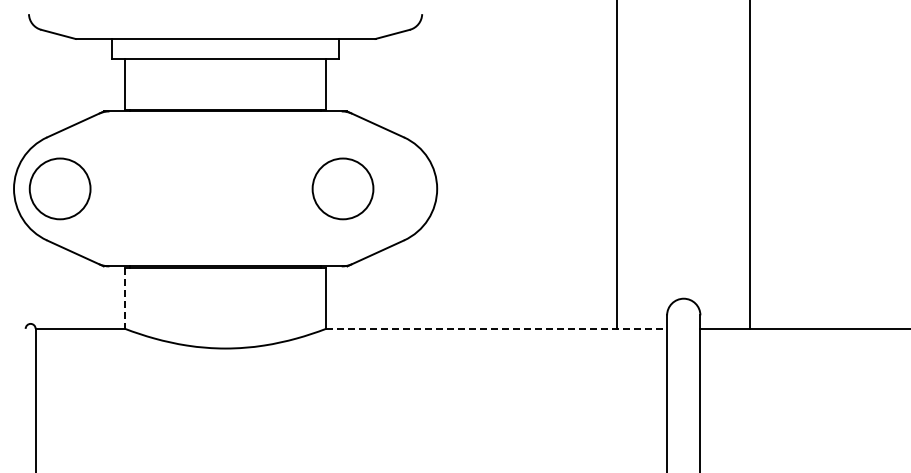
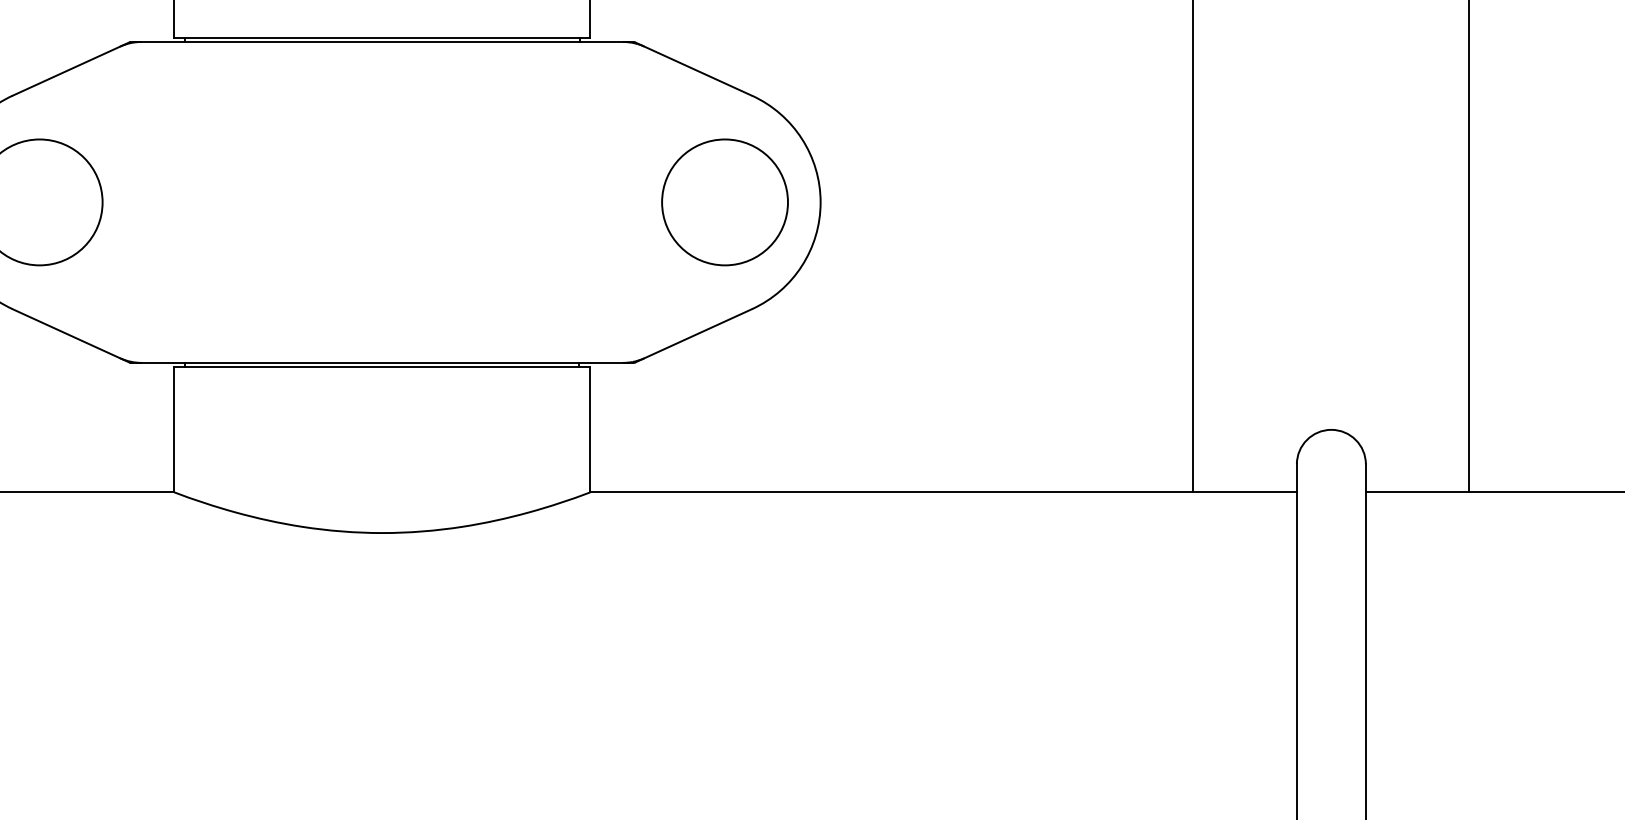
circle: (342, 188) -> (723, 201), moved
line: (125, 299) -> (175, 431), dashed -> solid
line: (496, 328) -> (943, 491), dashed -> solid

